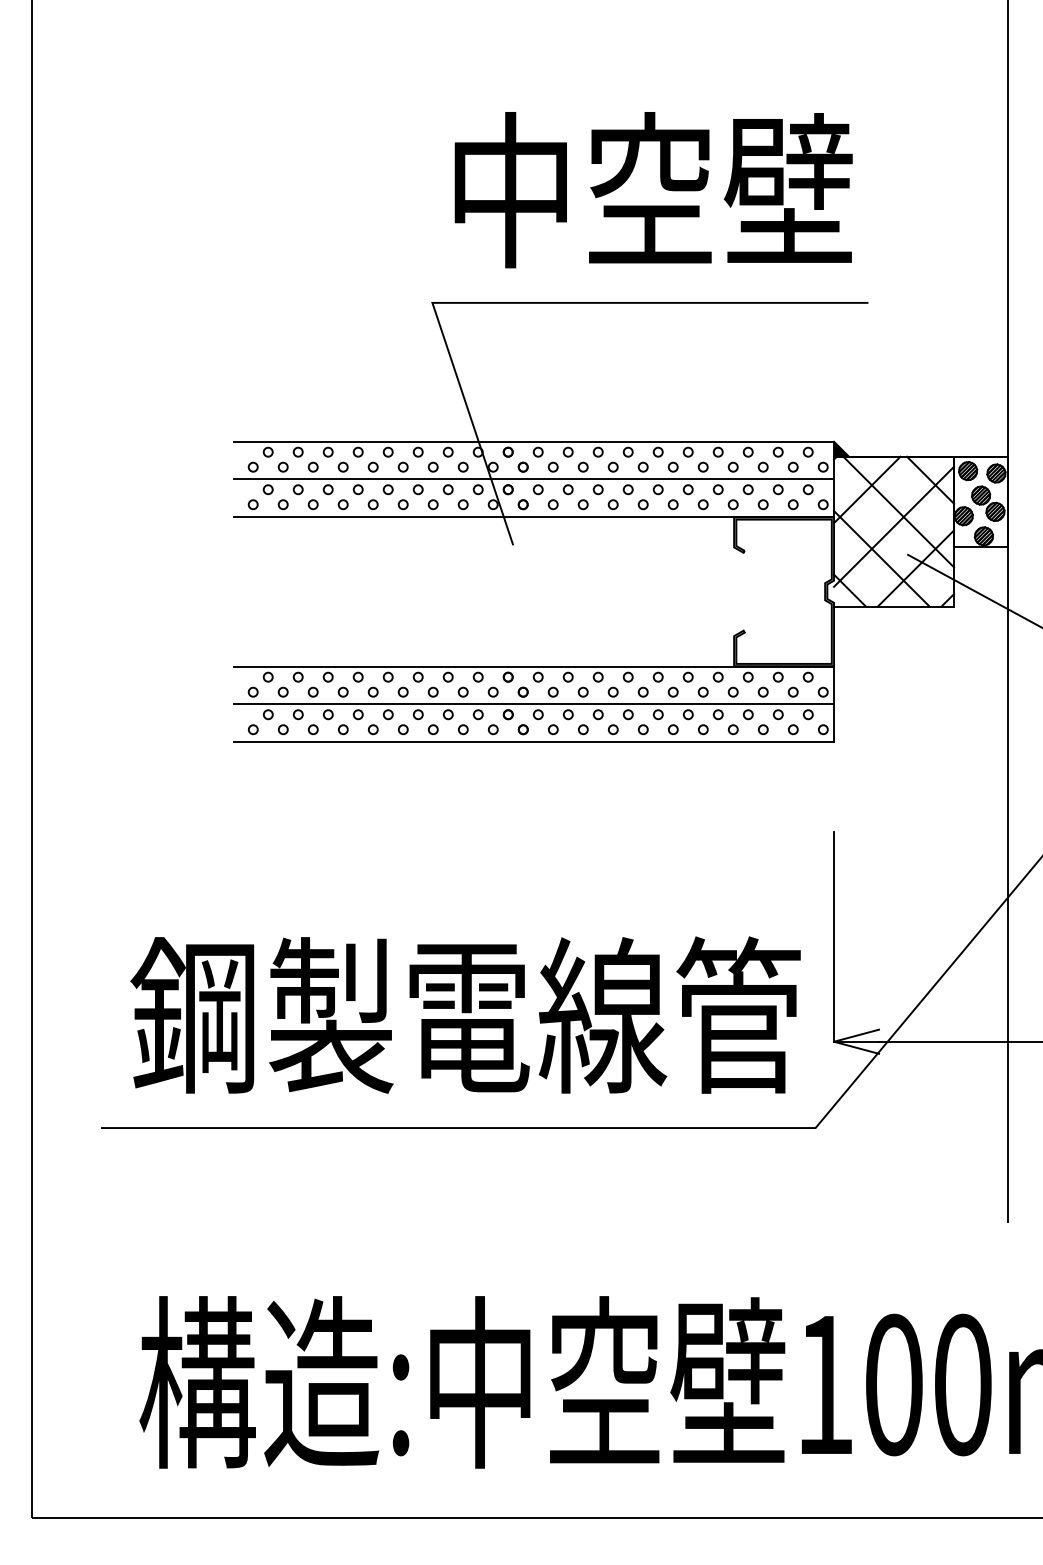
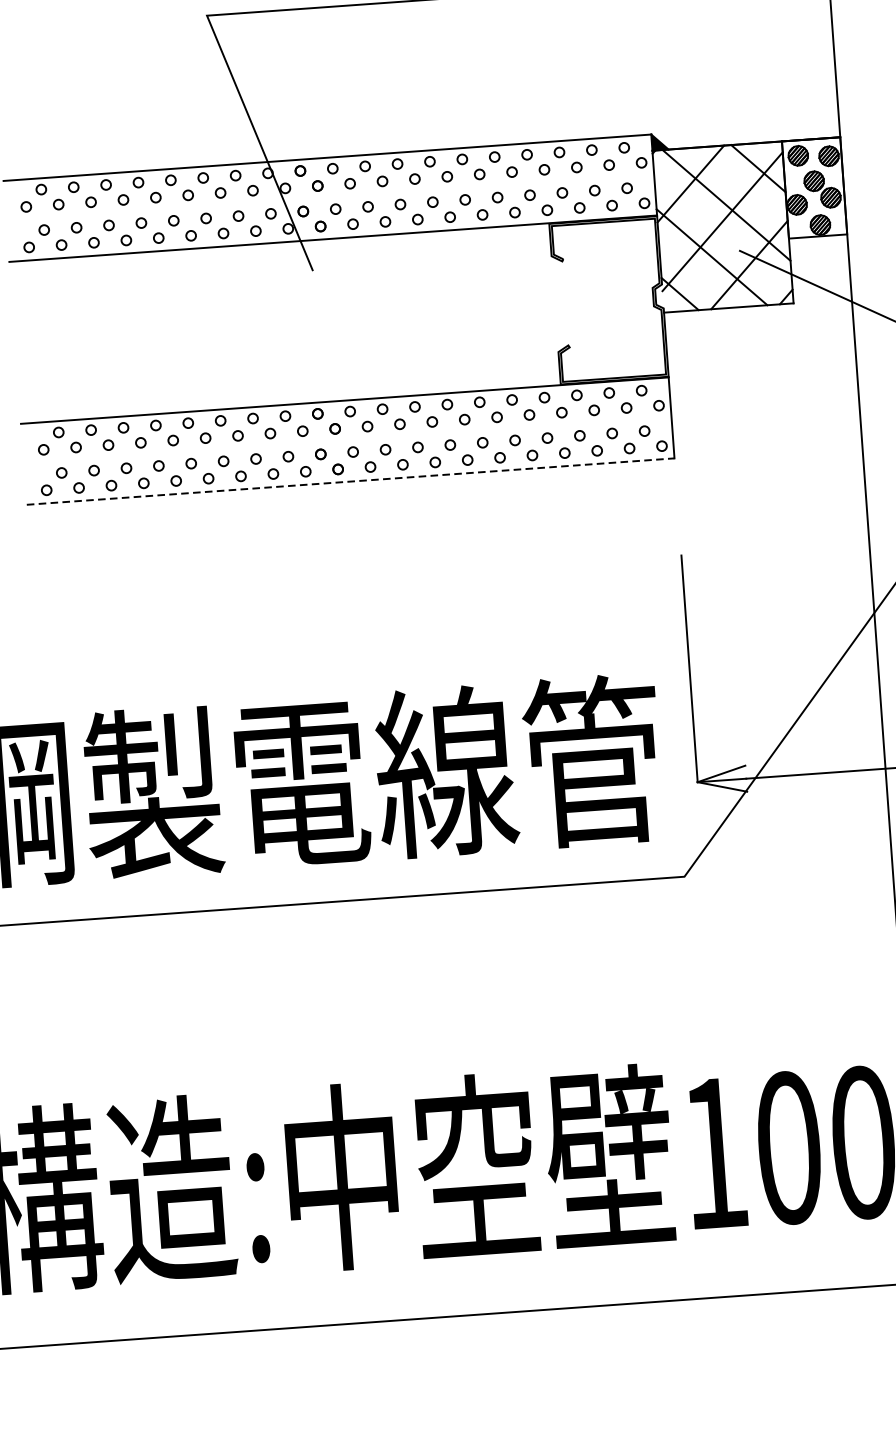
line: (533, 479) -> (329, 198), removed
line: (533, 704) -> (347, 441), removed
line: (533, 741) -> (350, 481), solid -> dashed

